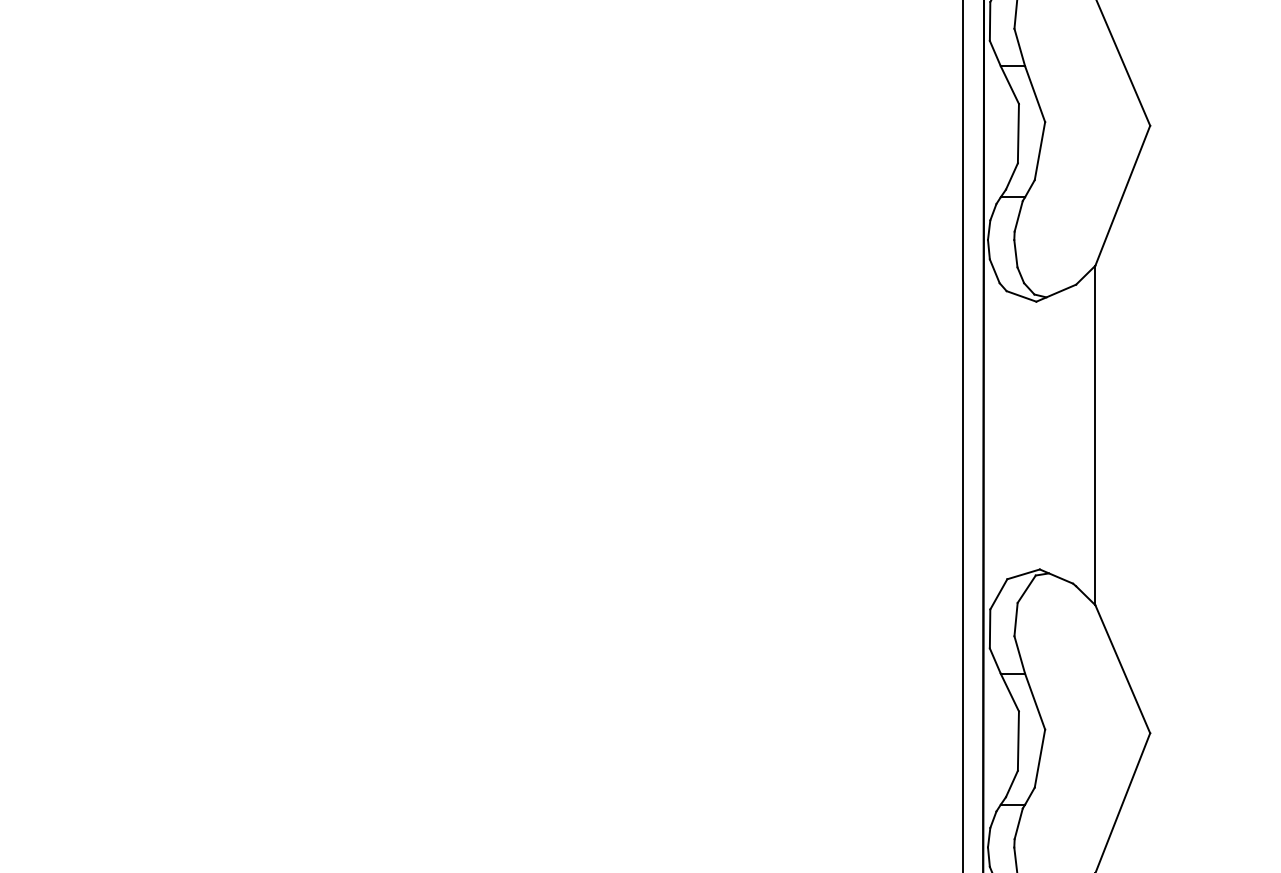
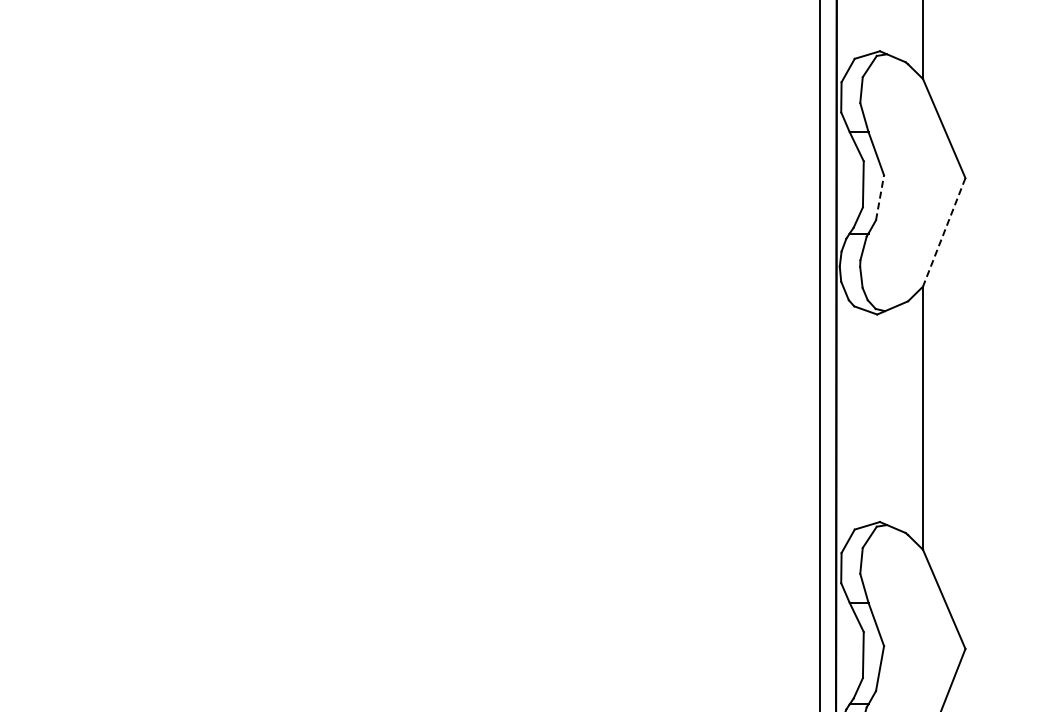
line: (1040, 150) -> (880, 197), solid -> dashed
line: (1123, 195) -> (944, 232), solid -> dashed

